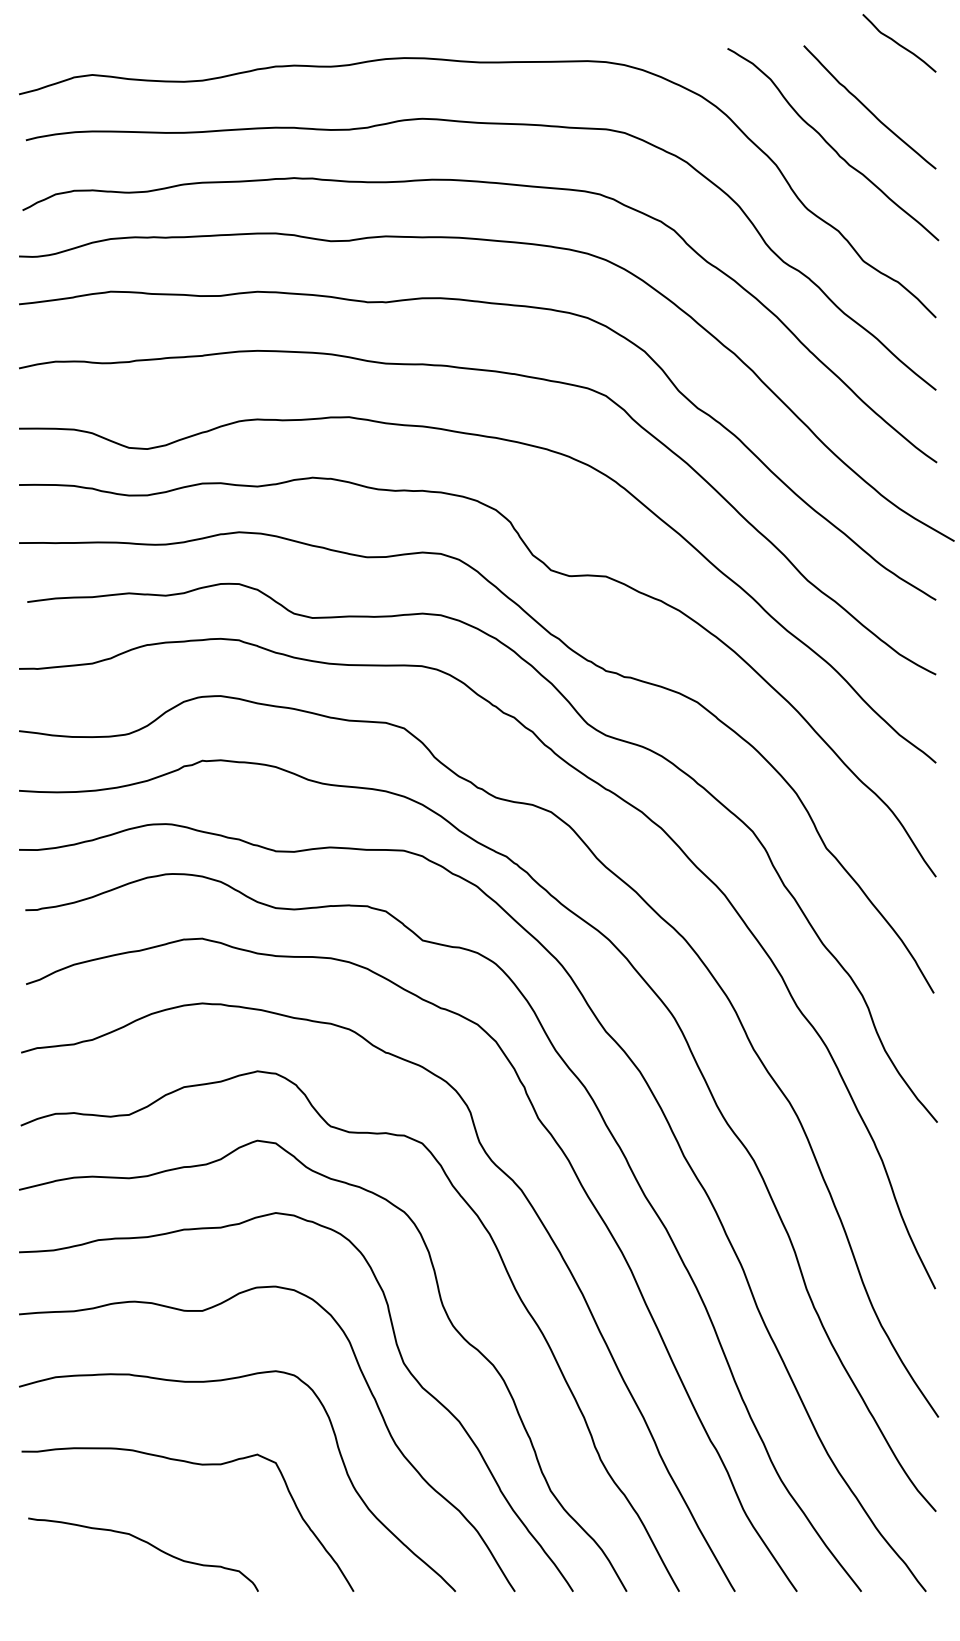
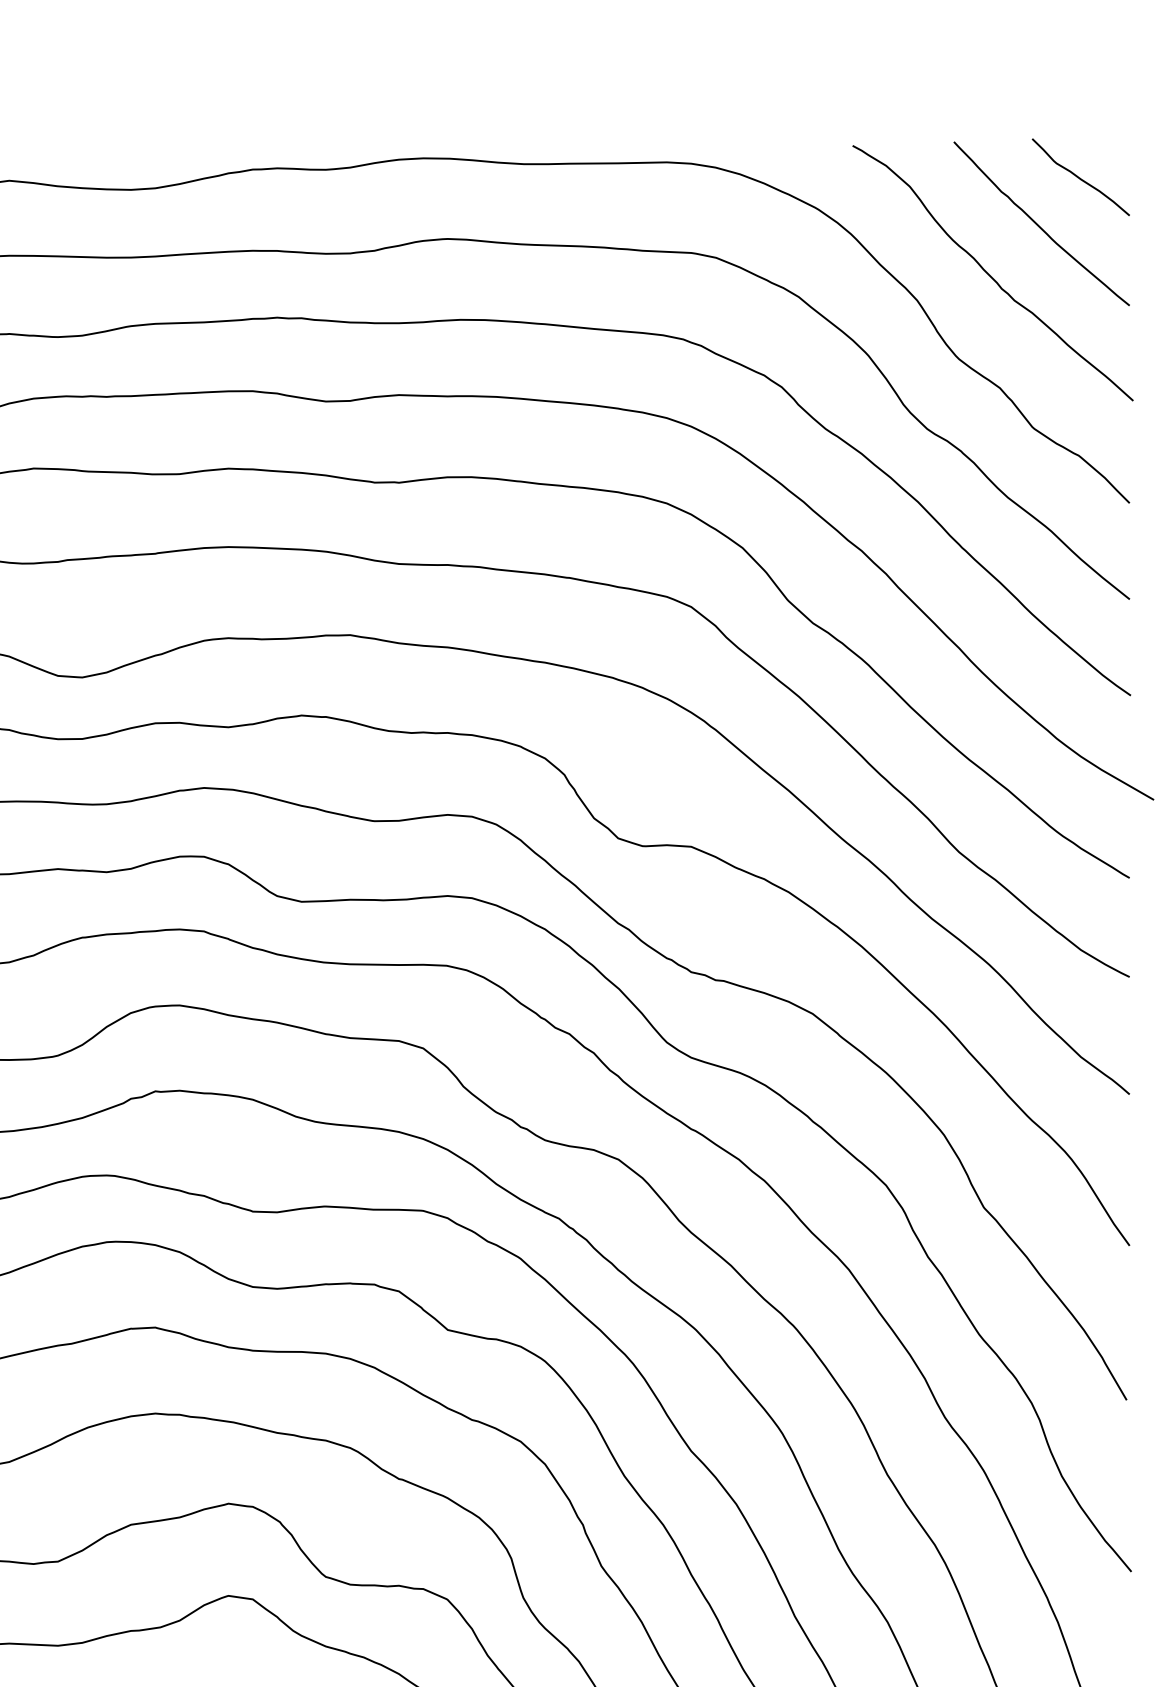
curve: (899, 43) -> (1080, 177), moved

